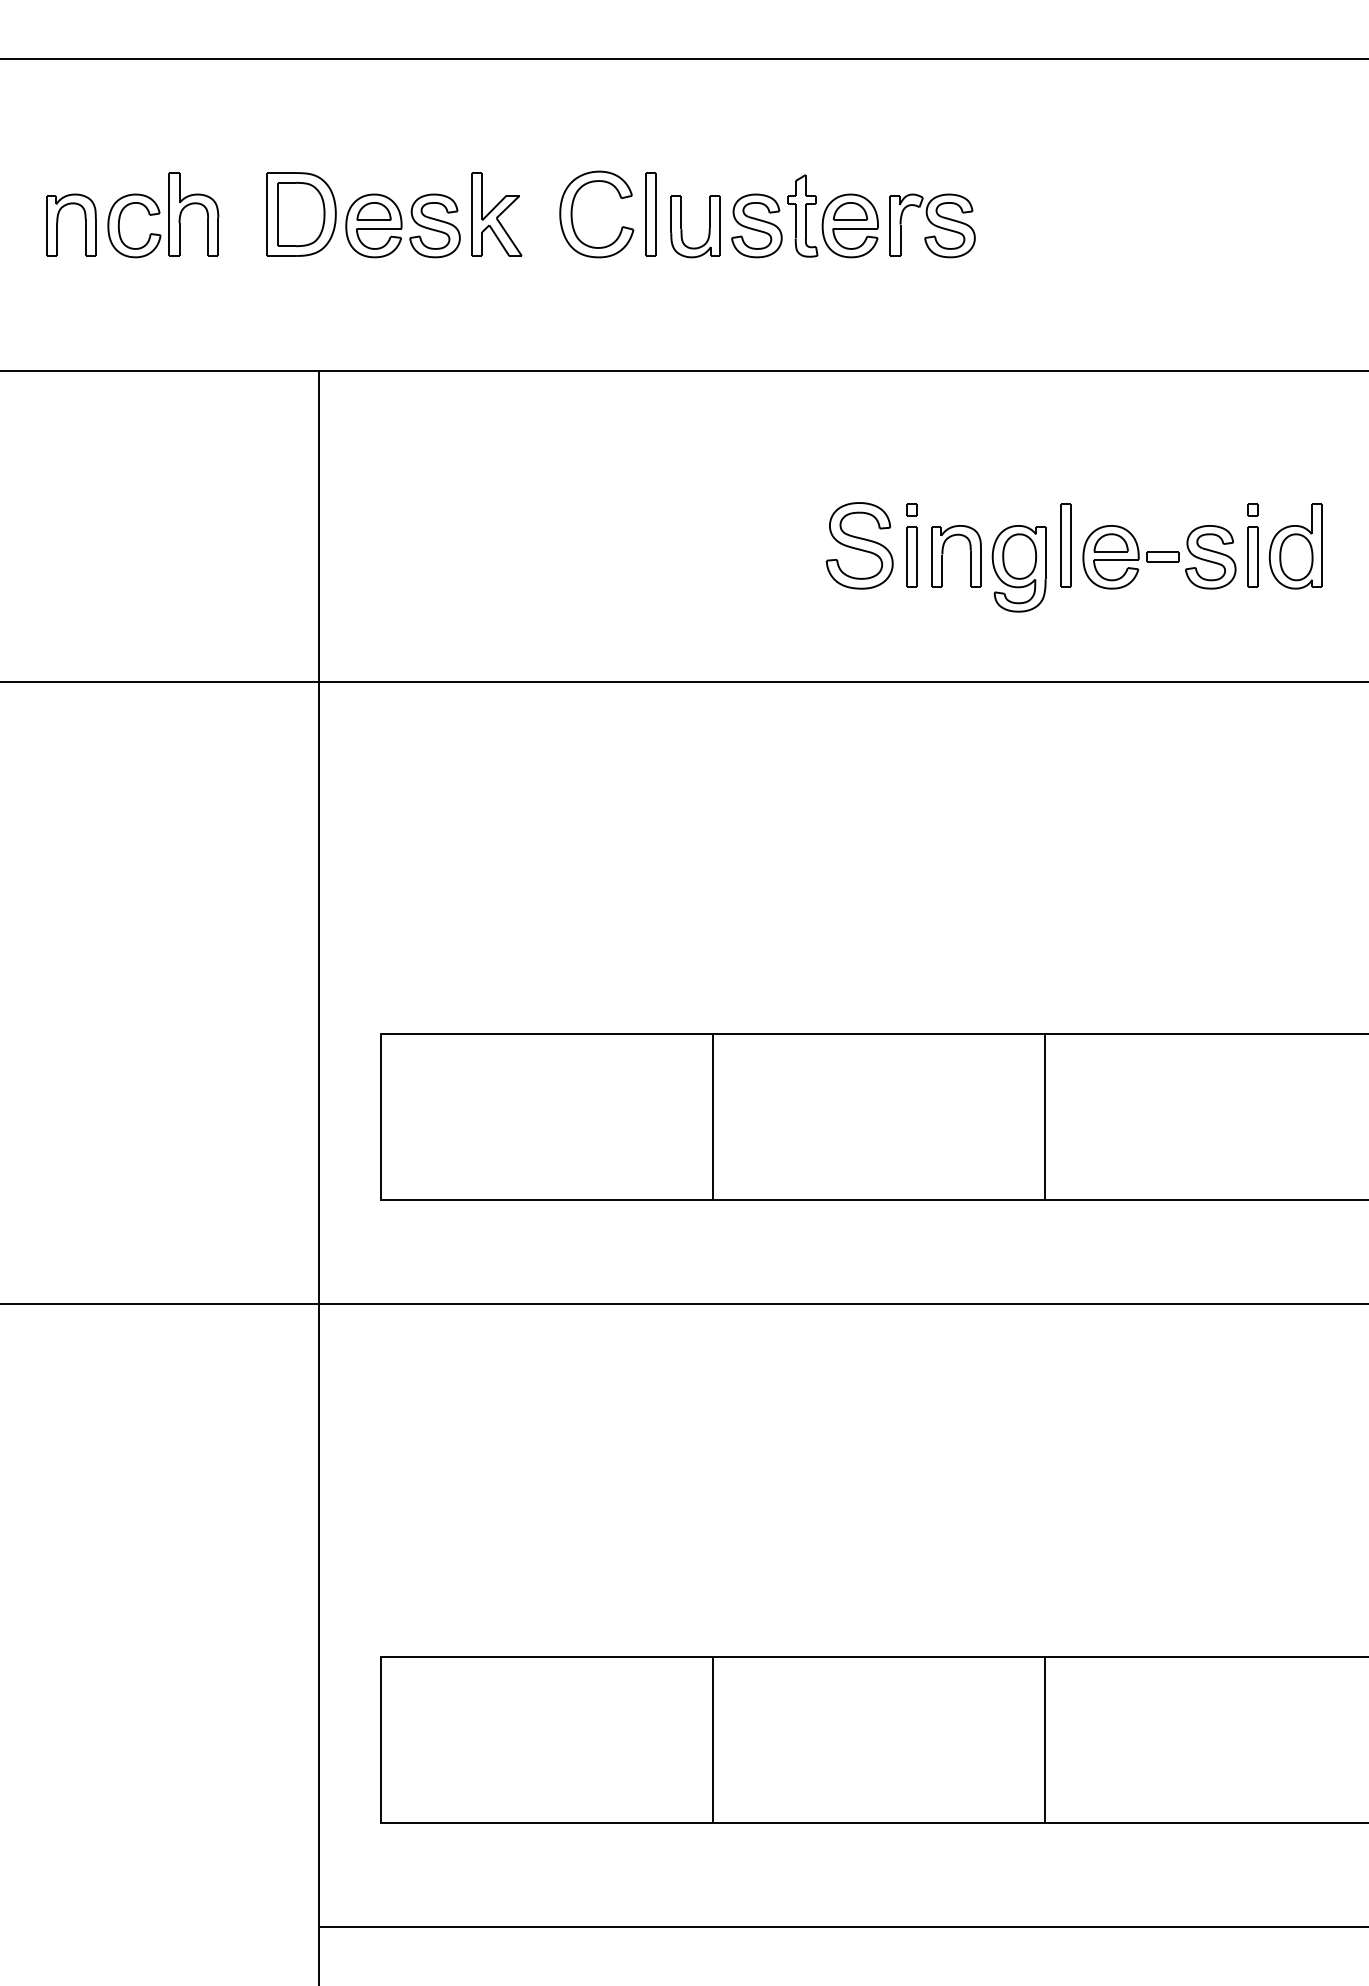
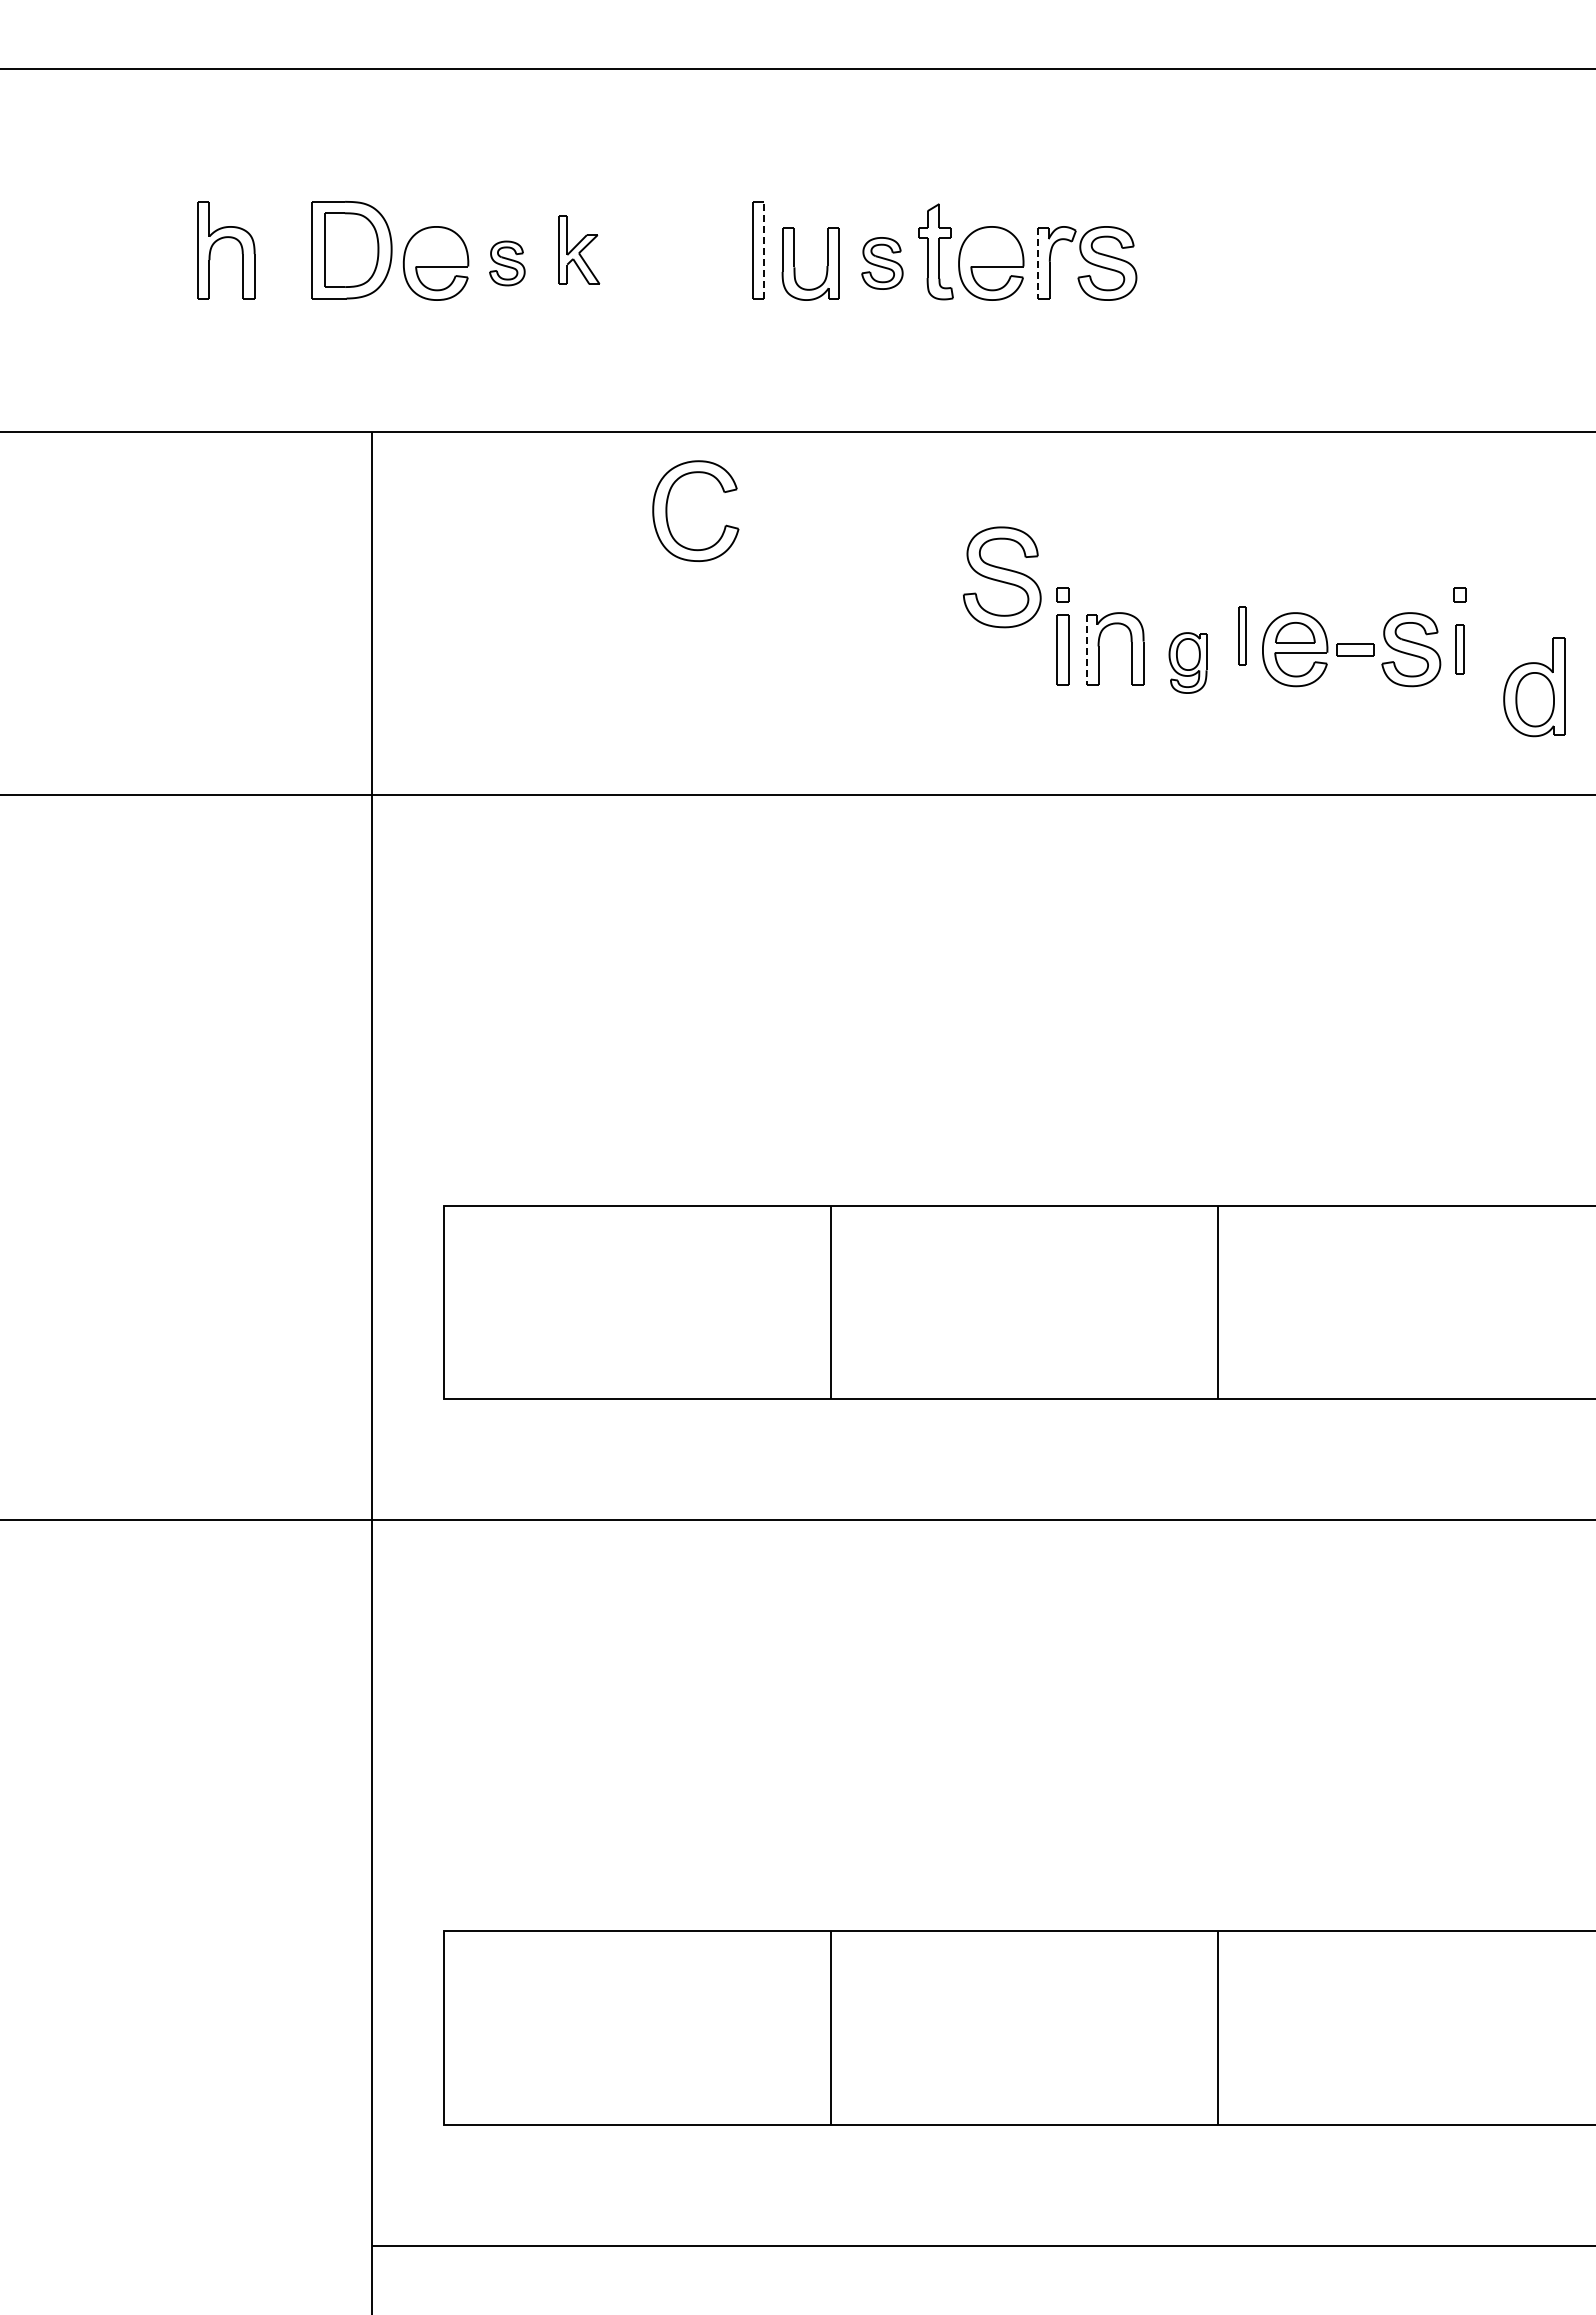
part: (373, 211) -> (435, 246), removed
part: (850, 211) -> (991, 246), removed
part: (572, 213) -> (667, 510), moved
line: (655, 213) -> (764, 249), solid -> dashed
part: (496, 214) -> (578, 250), size x0.7
part: (57, 225) -> (67, 262), removed
part: (119, 225) -> (139, 263), removed
part: (435, 225) -> (507, 263), size x0.6
part: (757, 225) -> (882, 263), size x0.7
line: (889, 225) -> (1037, 263), solid -> dashed
part: (859, 545) -> (1002, 577), moved
part: (1065, 545) -> (1242, 636), size x0.6
part: (1295, 546) -> (1534, 687), moved
line: (932, 557) -> (1086, 650), solid -> dashed
part: (1252, 557) -> (1459, 649), size x0.7
part: (1018, 568) -> (1187, 662), size x0.6

